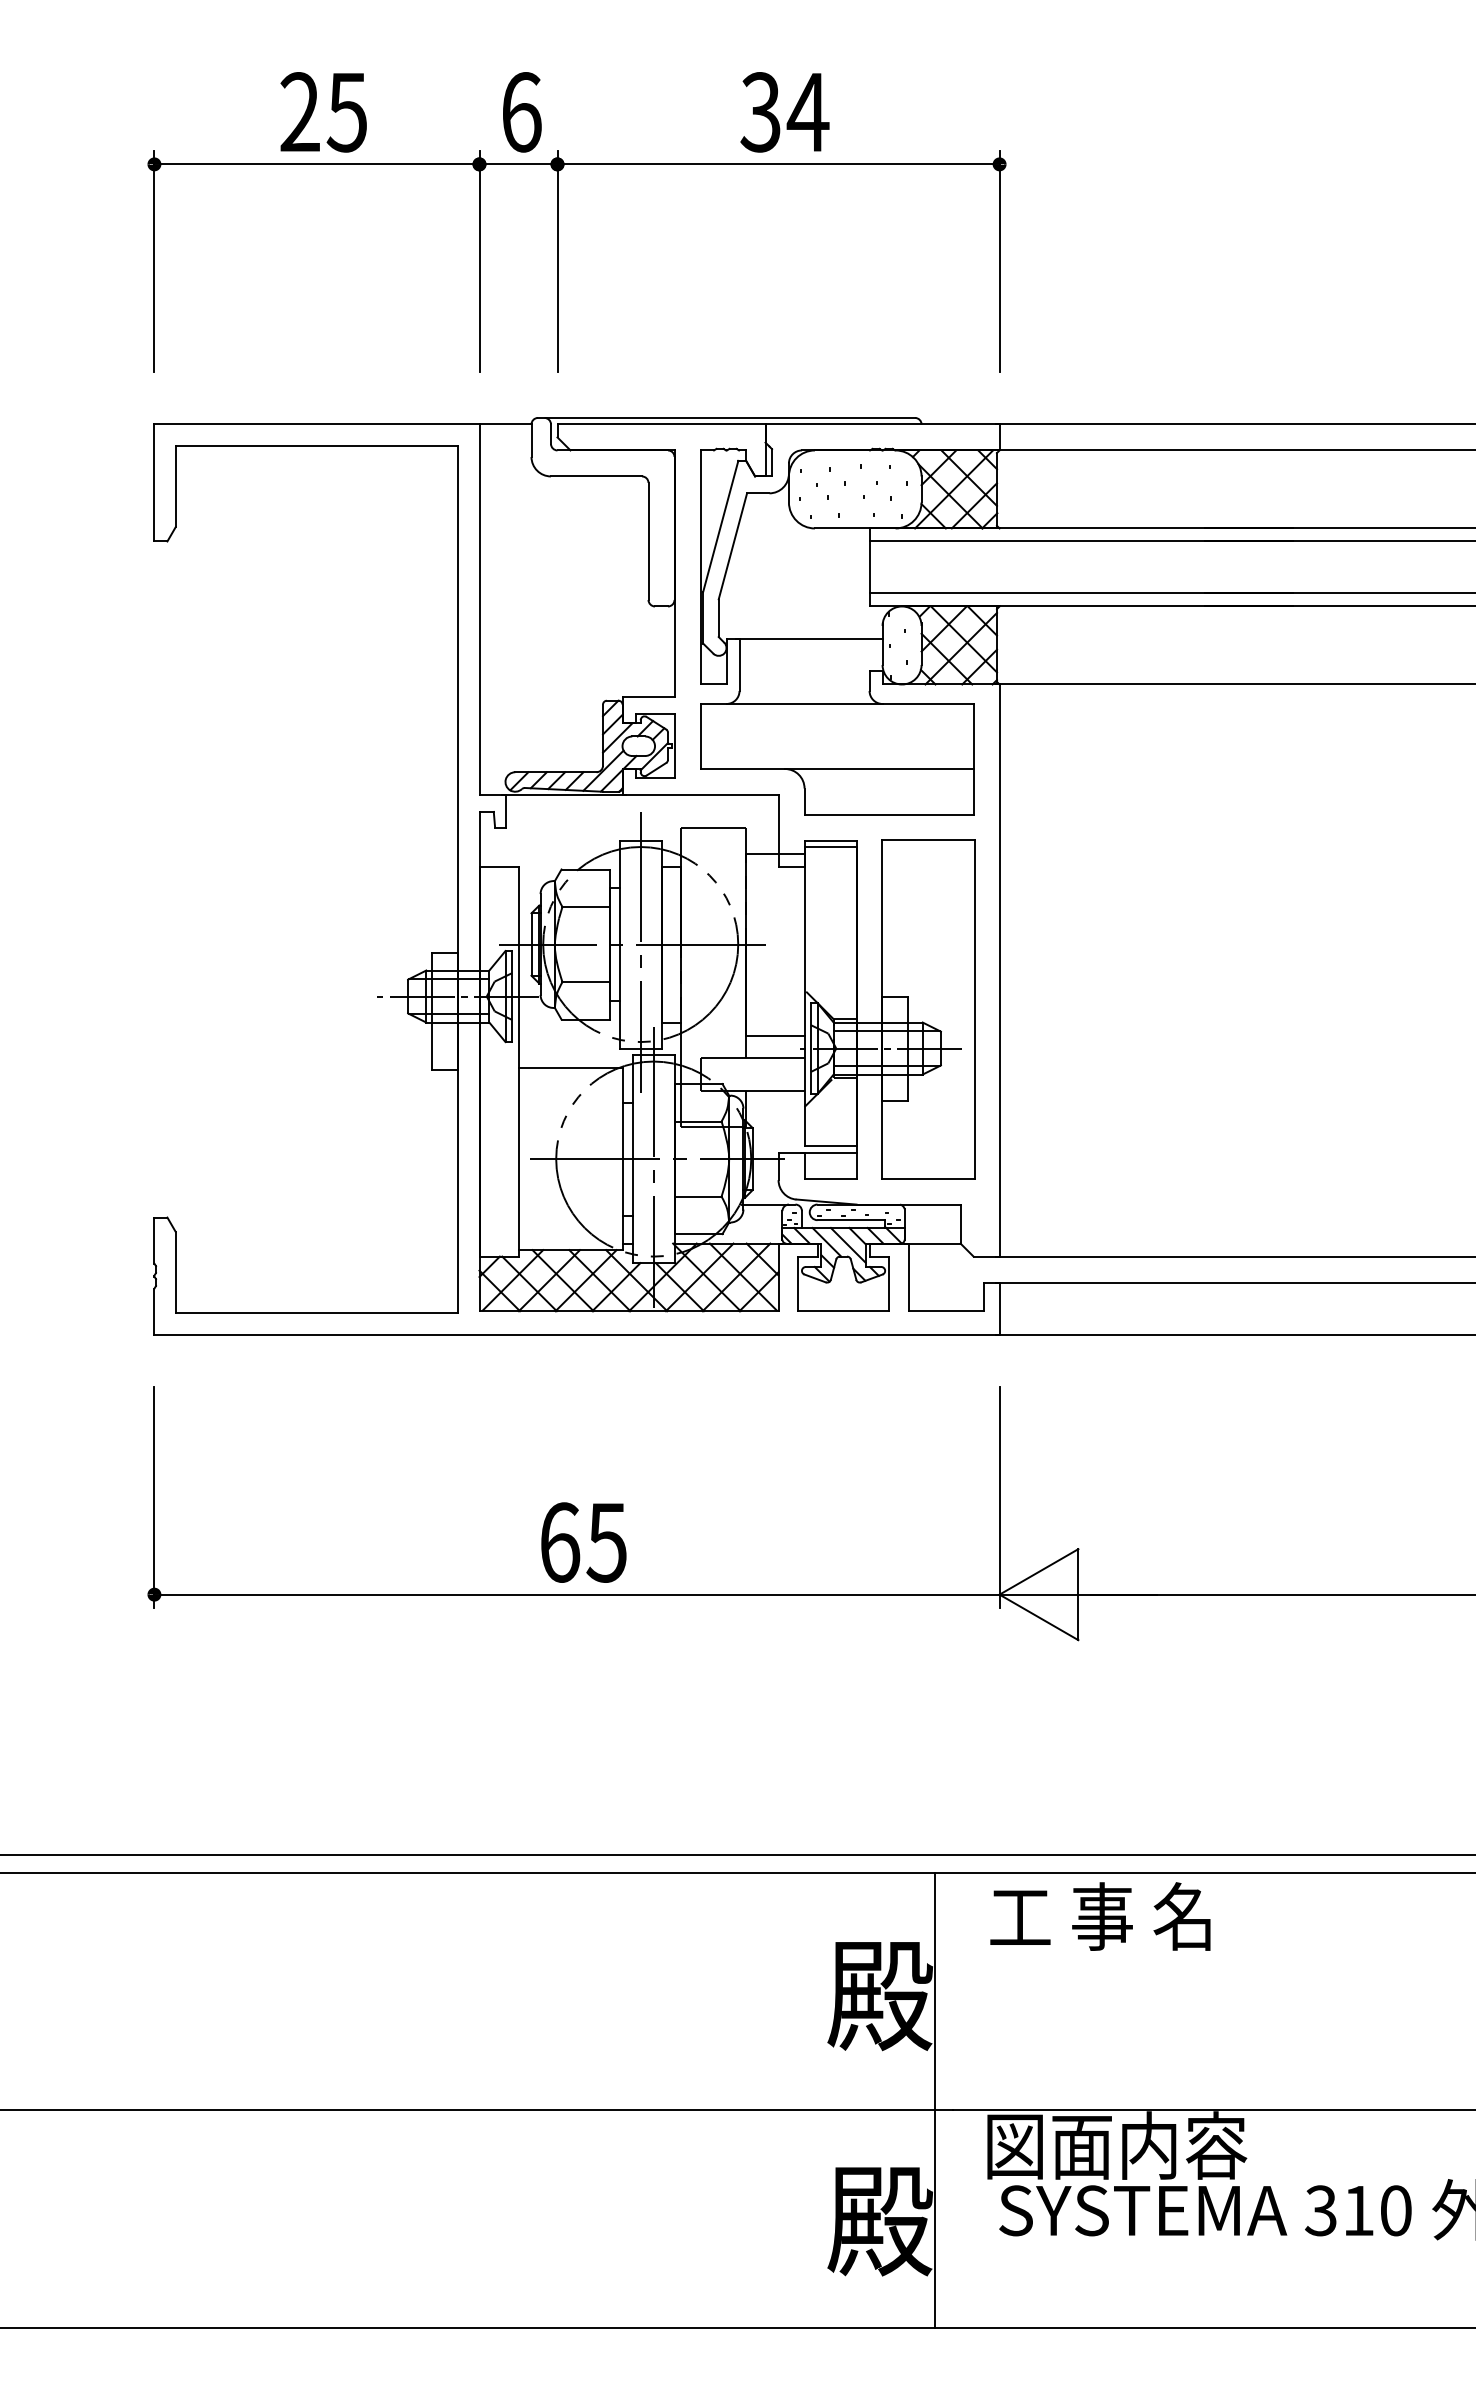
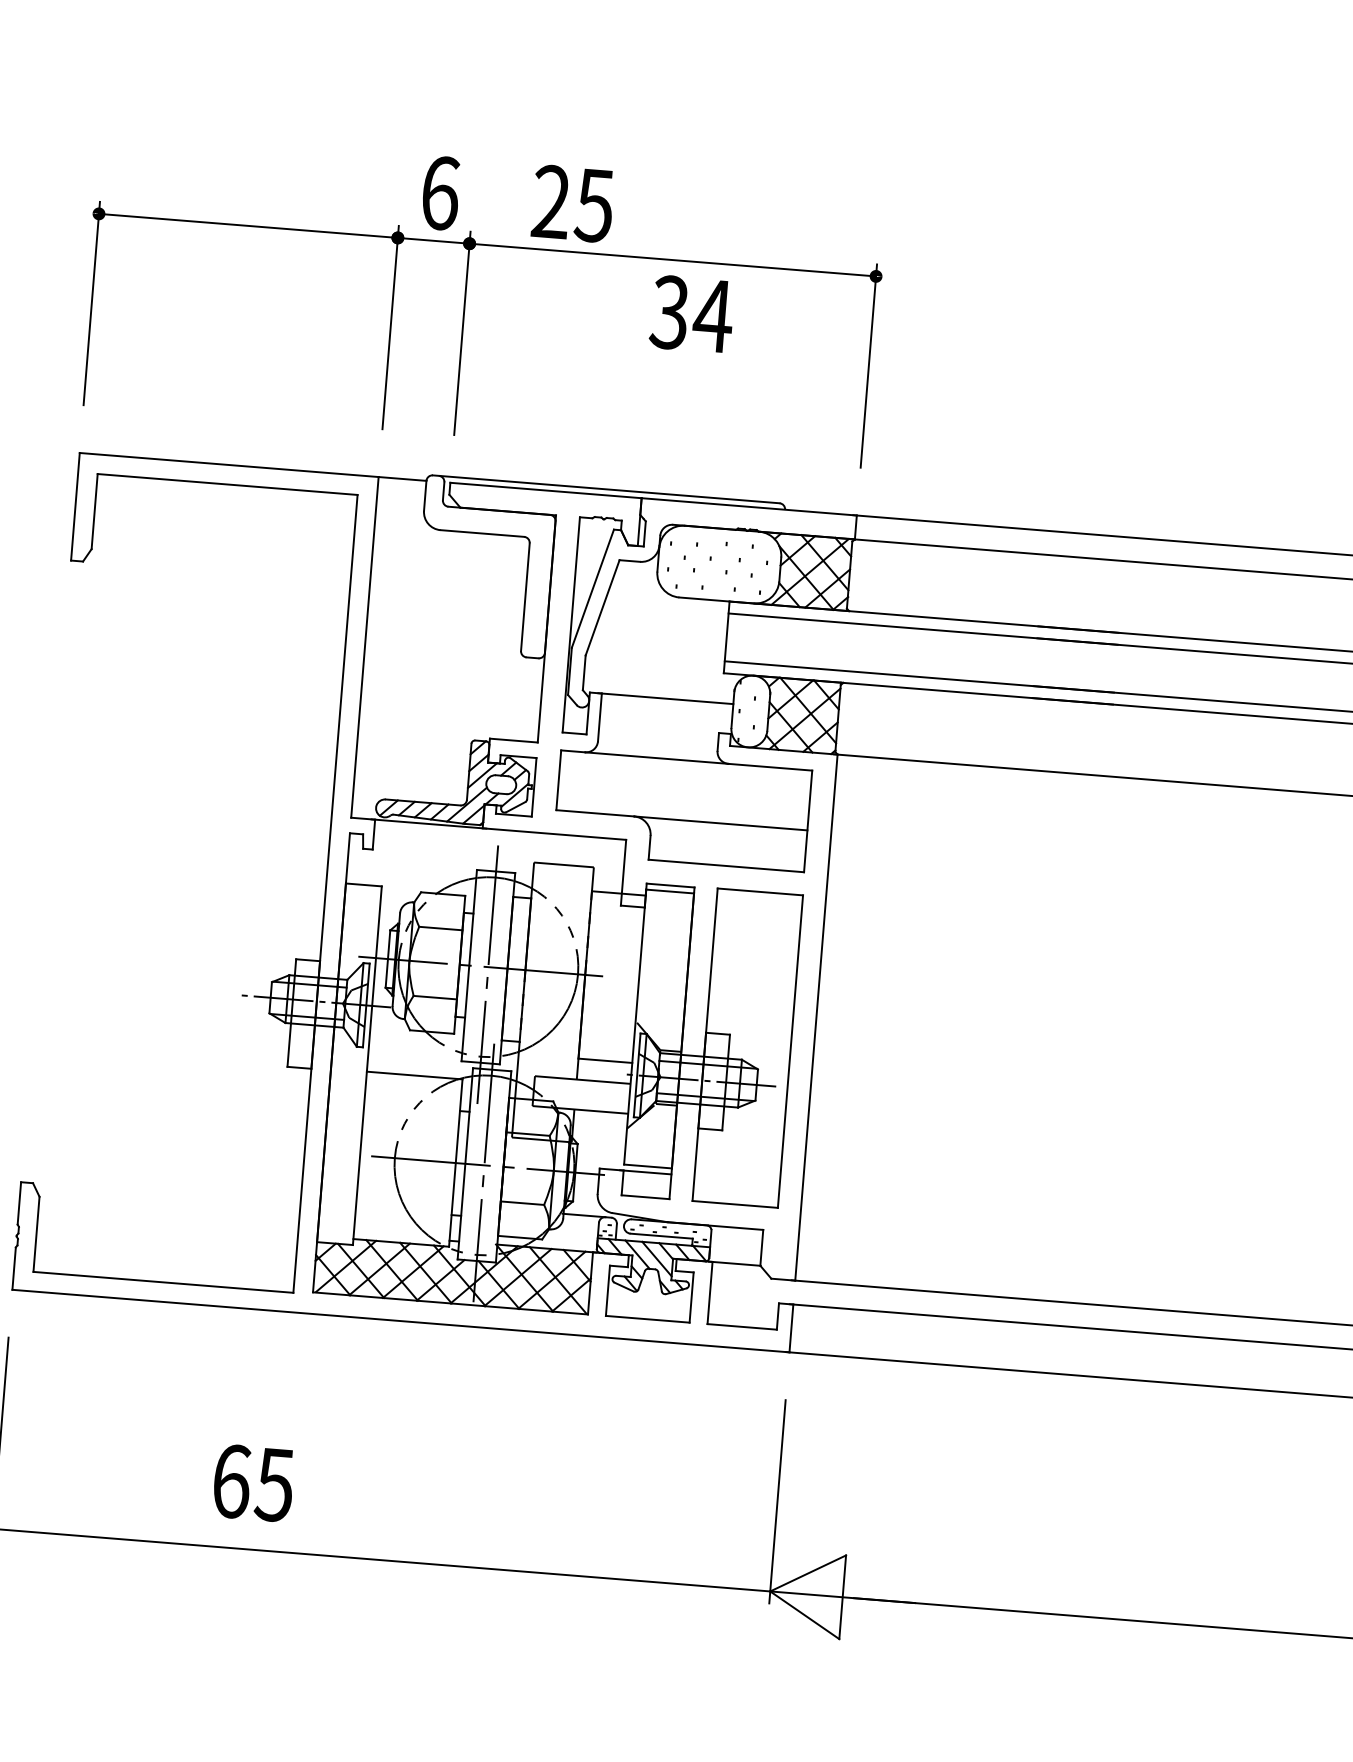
text: (323, 112) -> (572, 203), moved
text: (784, 112) -> (691, 314), moved
text: (583, 1542) -> (253, 1483), moved

